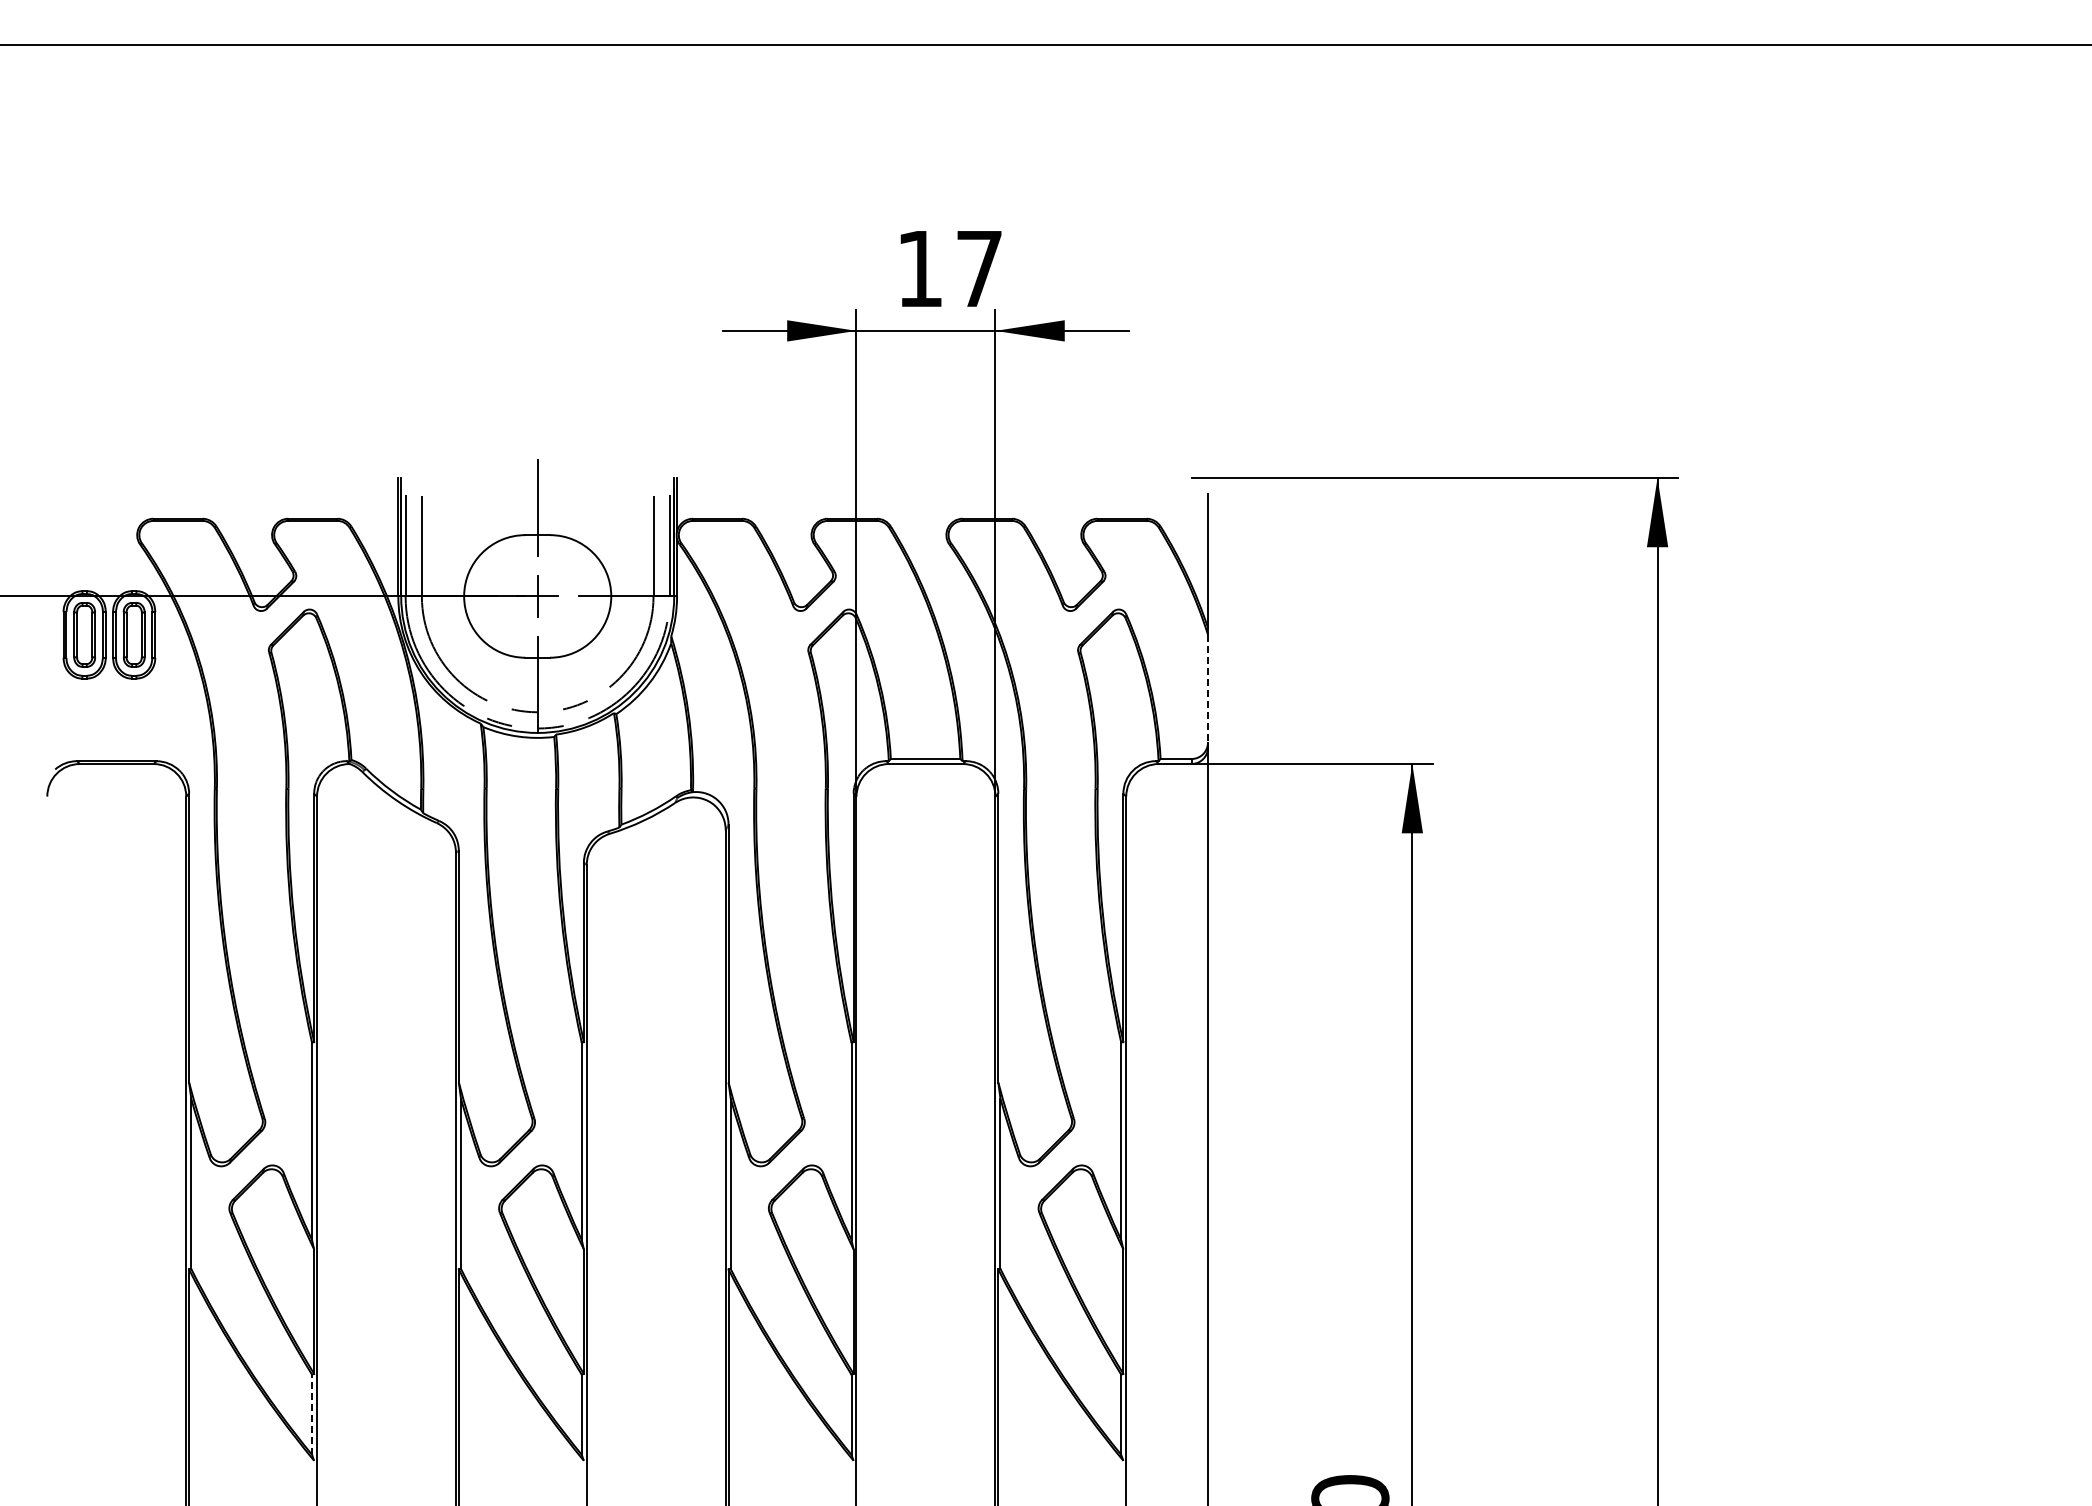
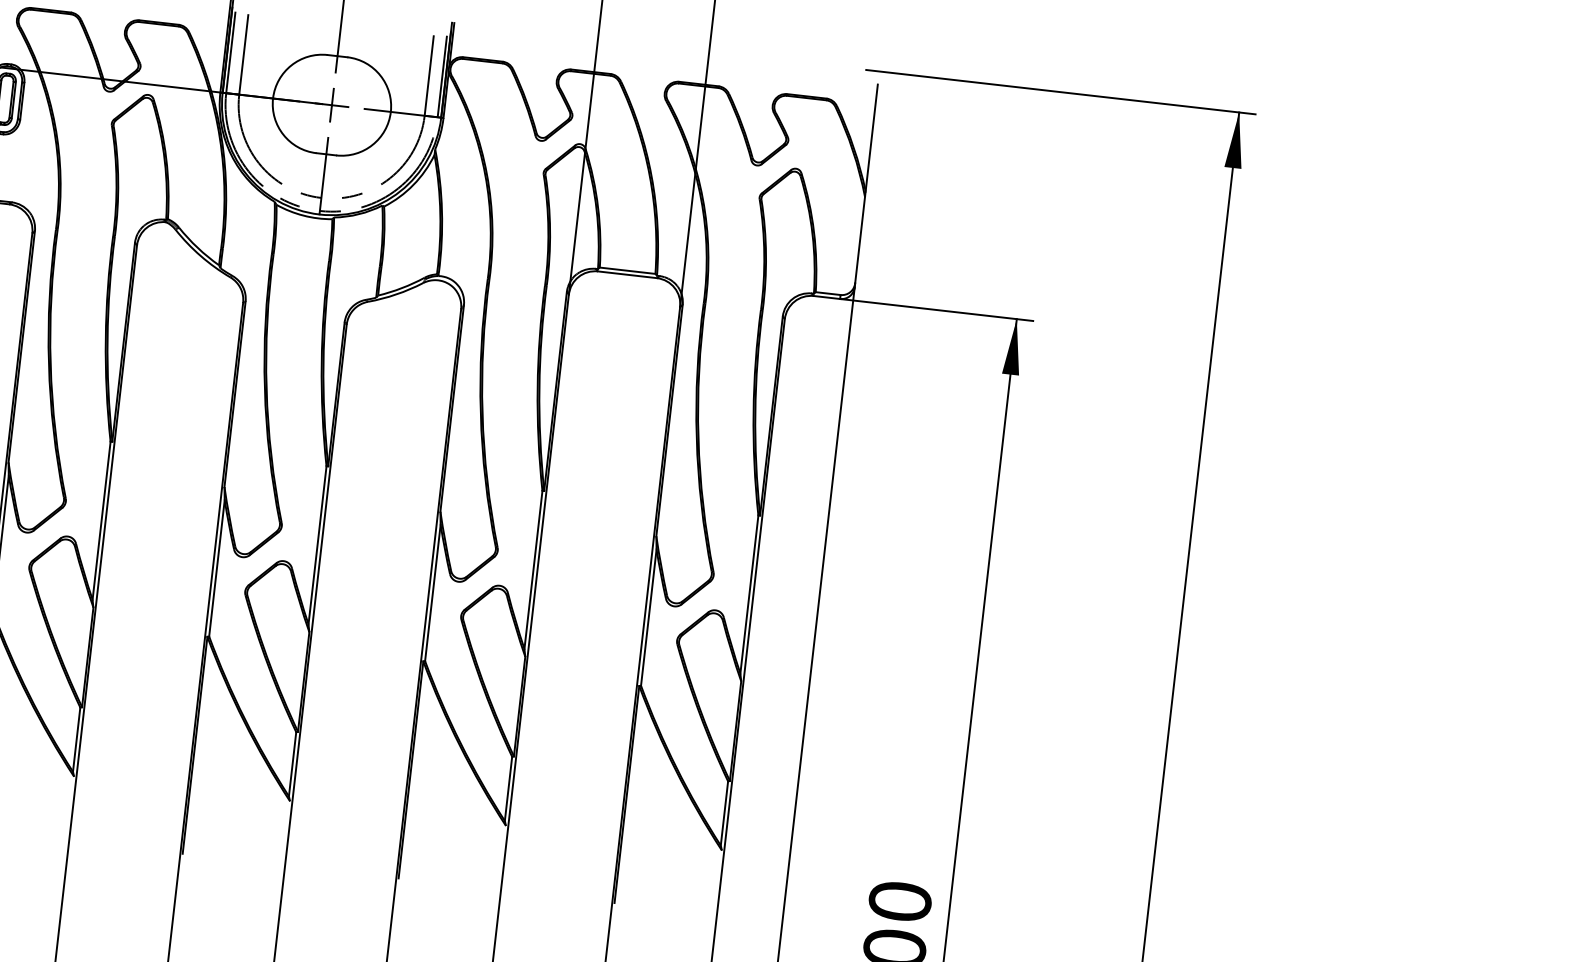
line: (1207, 688) -> (859, 240), dashed -> solid
line: (312, 1414) -> (77, 739), dashed -> solid

